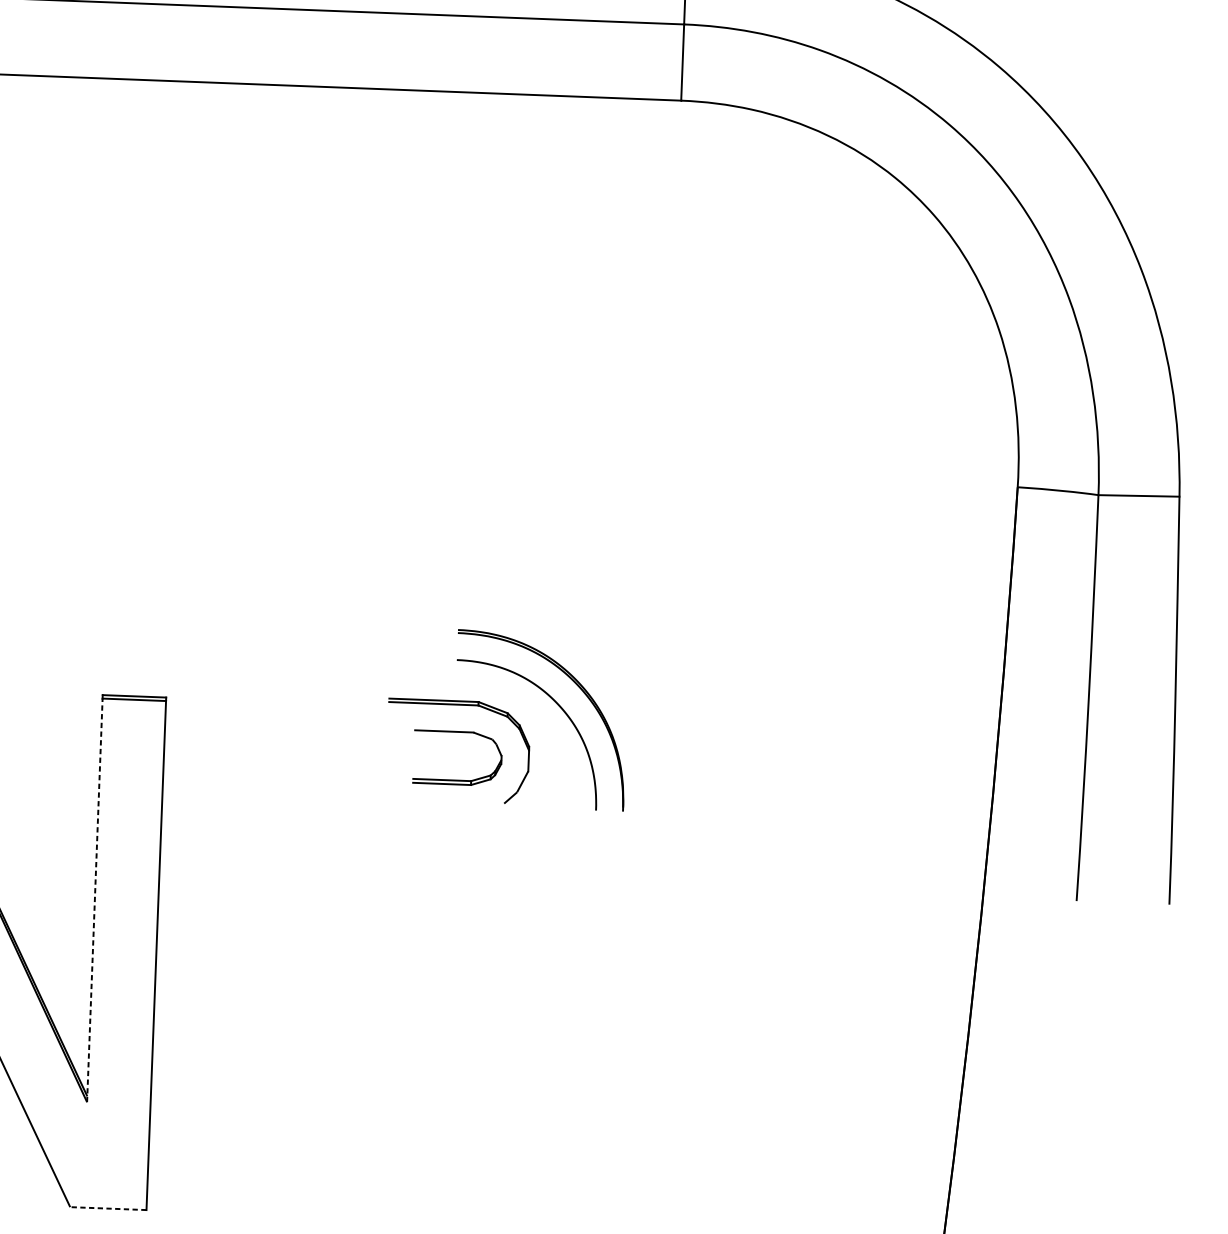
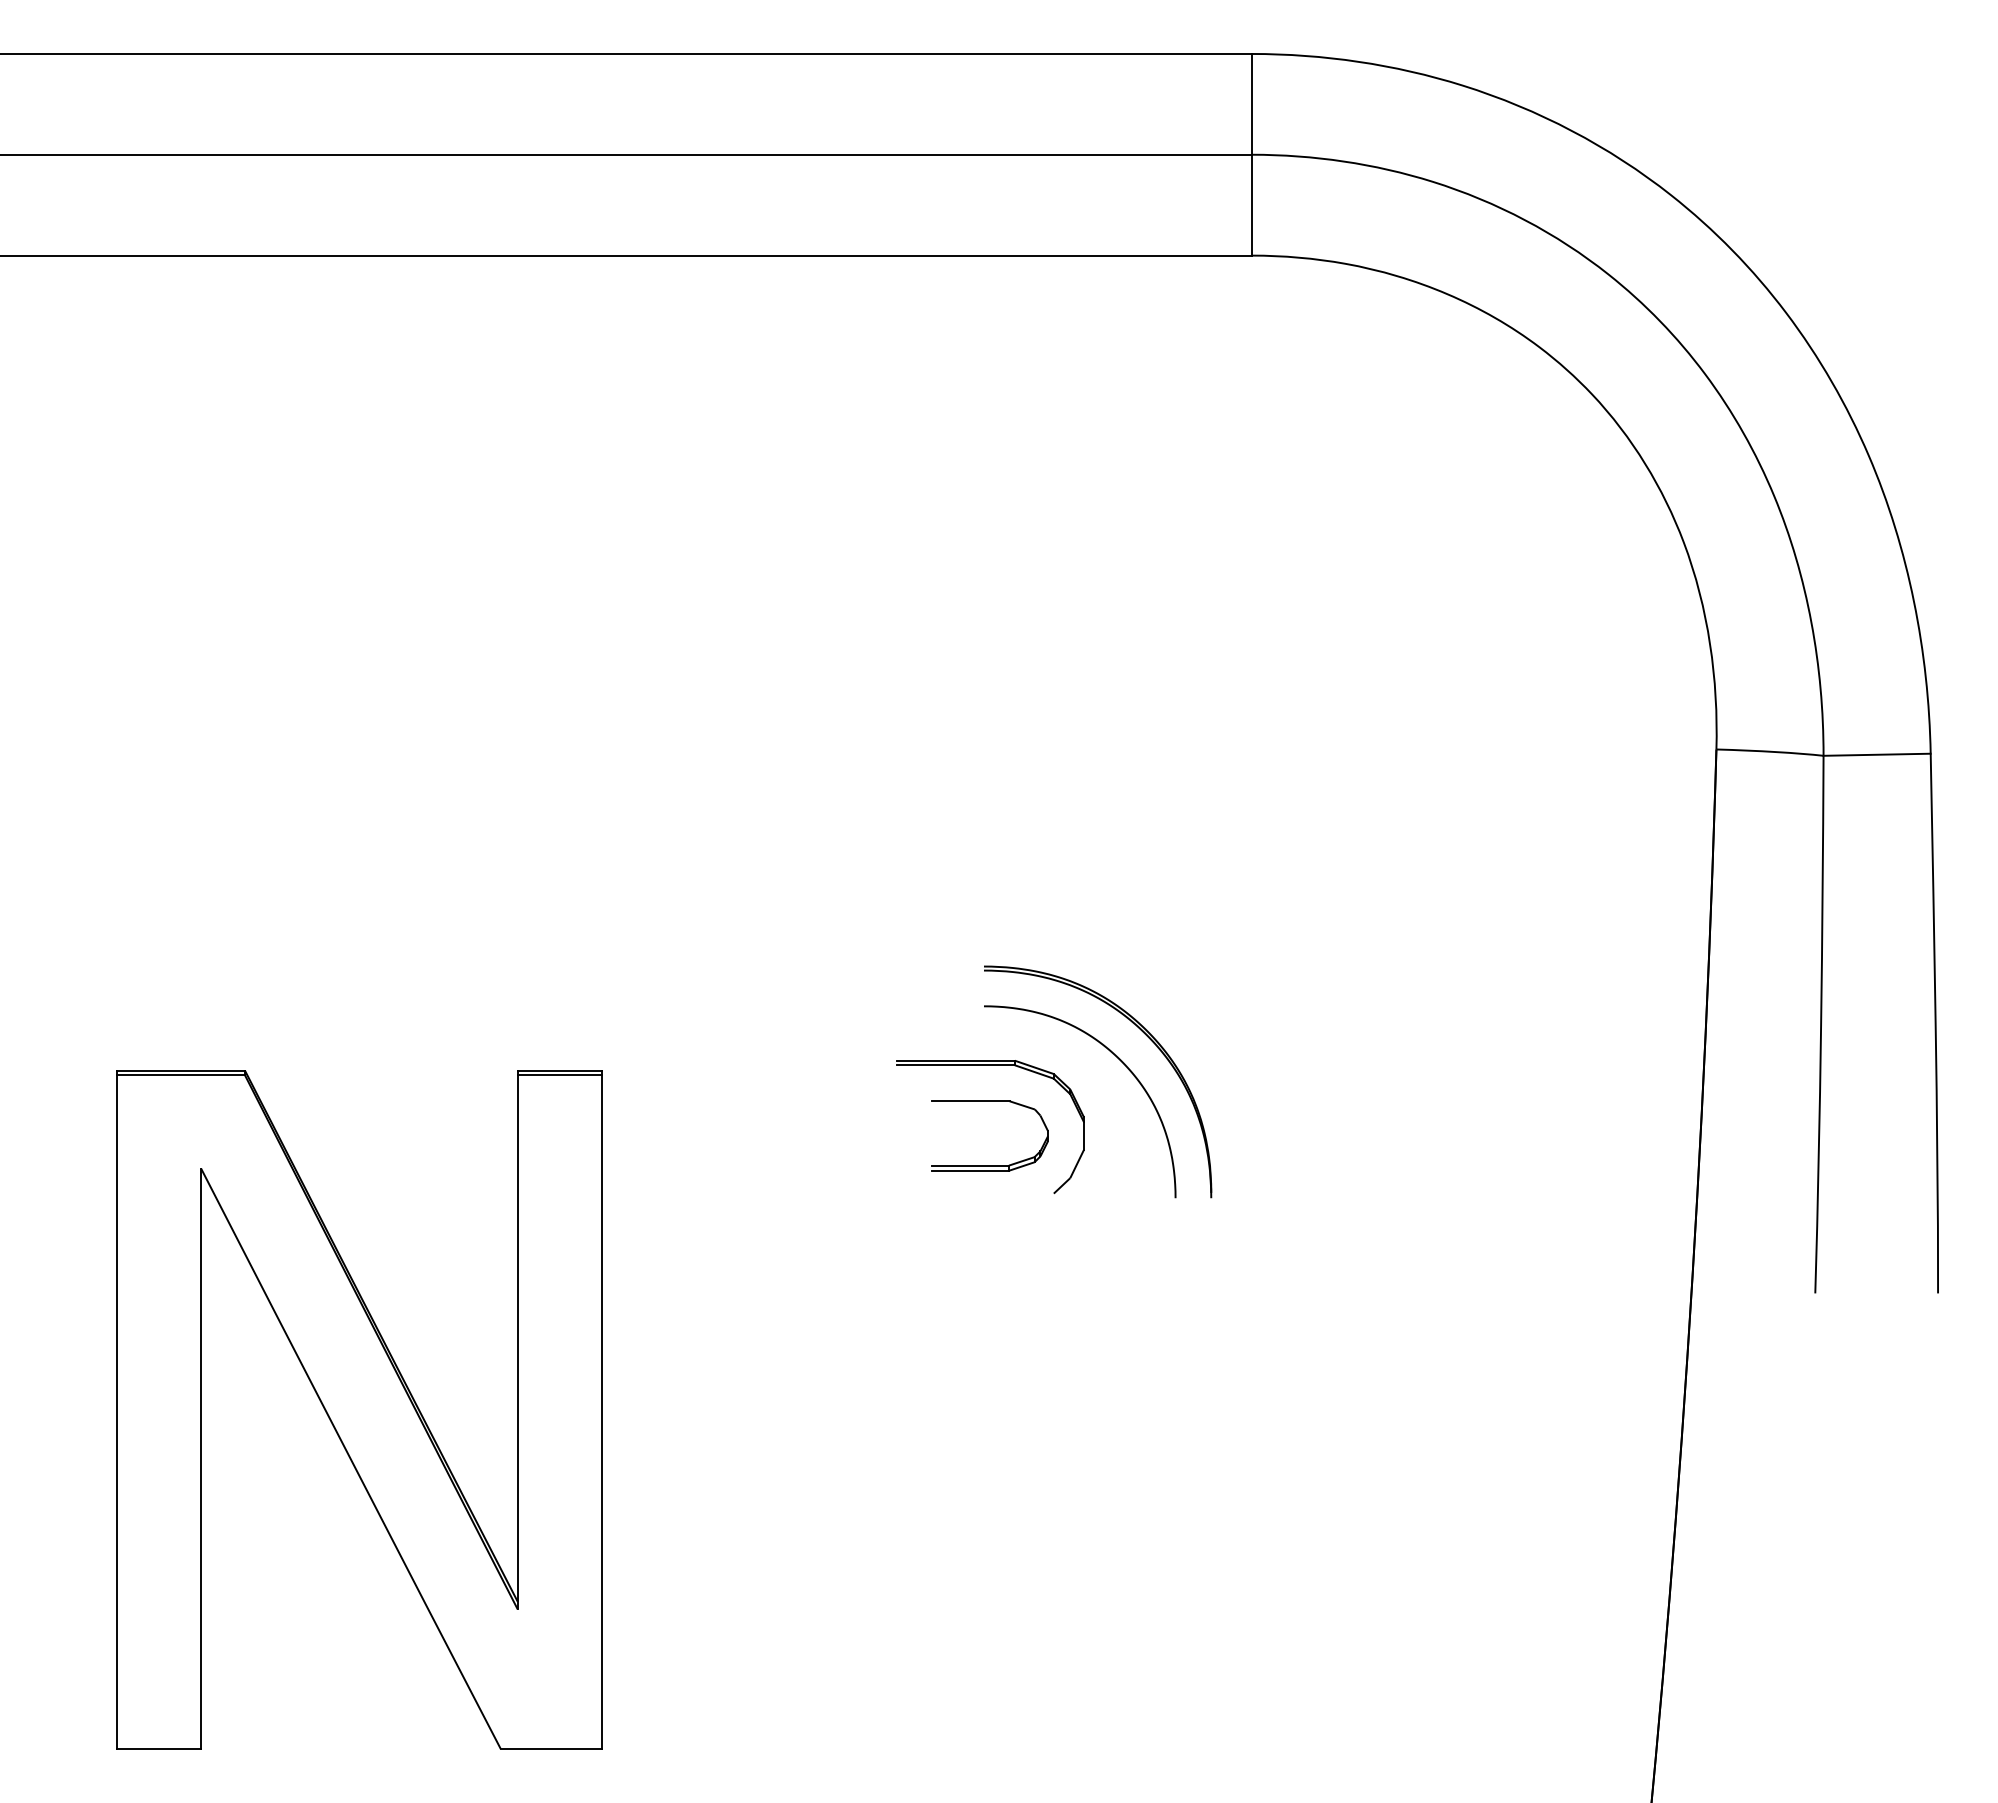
line: (94, 899) -> (517, 1341), dashed -> solid
line: (107, 1208) -> (550, 1748), dashed -> solid

